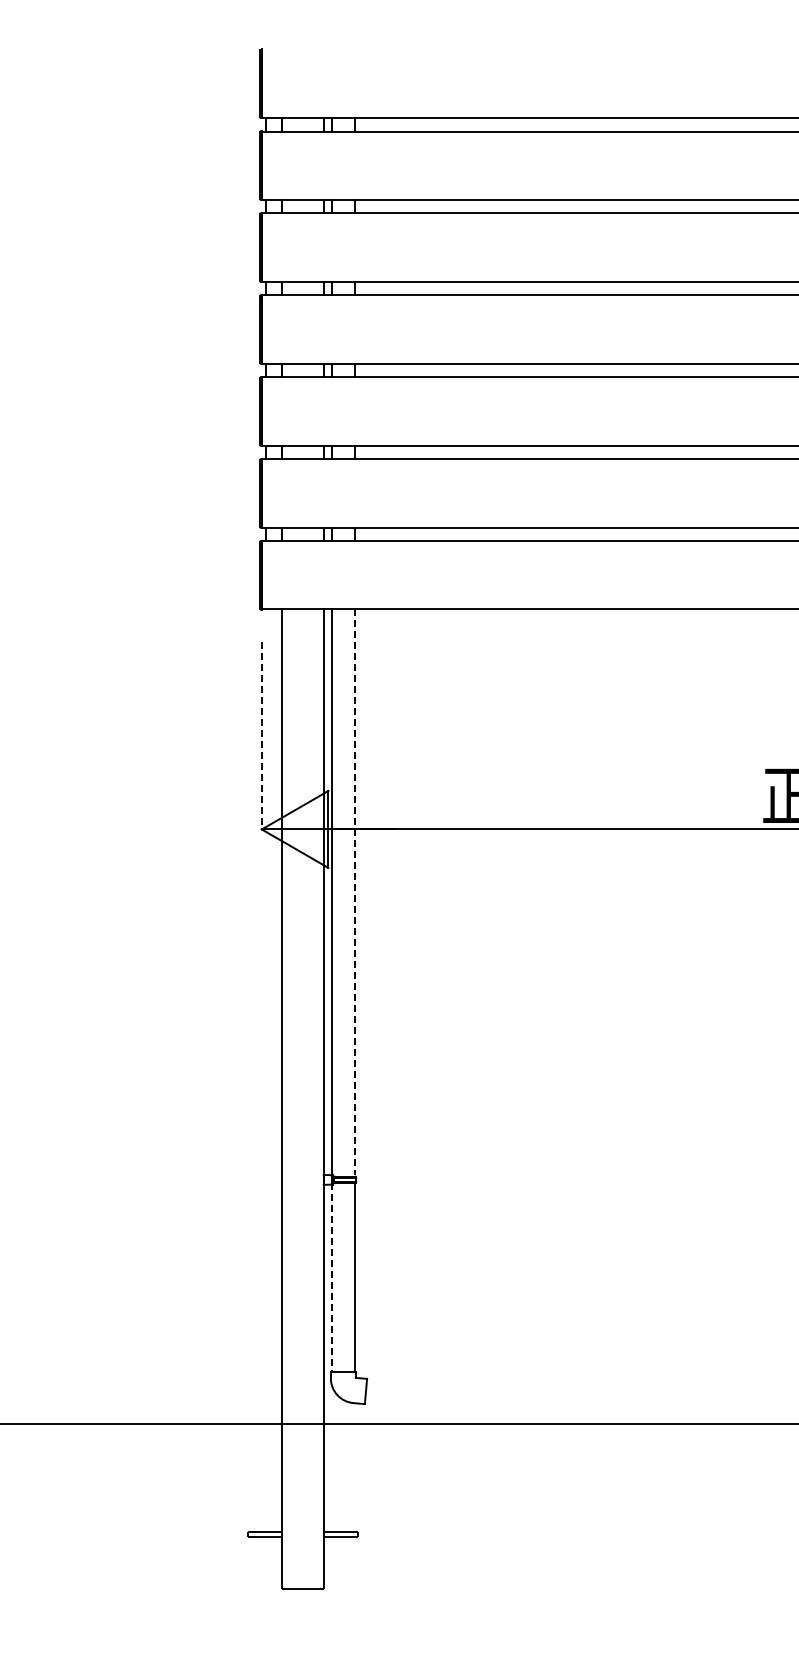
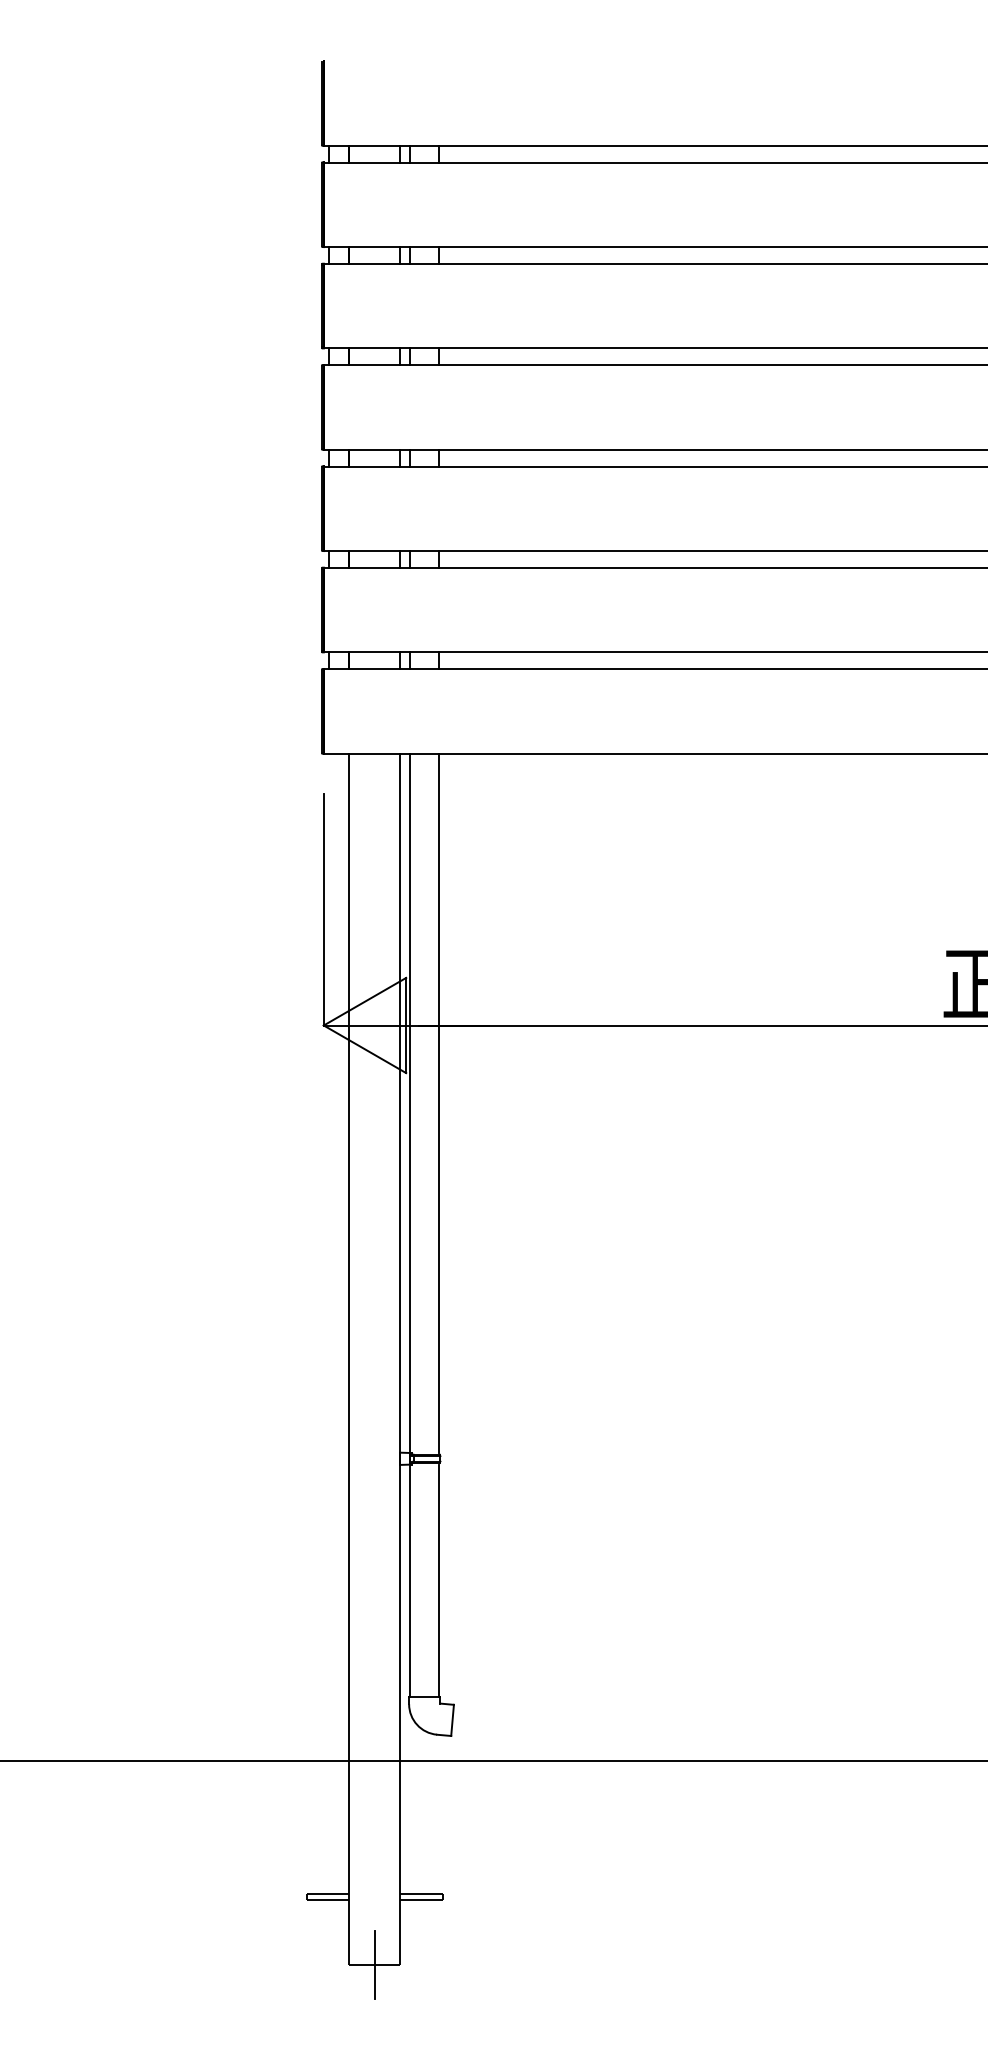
line: (261, 736) -> (323, 910), dashed -> solid
line: (355, 892) -> (439, 1103), dashed -> solid
line: (331, 1277) -> (409, 1579), dashed -> solid
line: (303, 1588) -> (375, 1963), added

